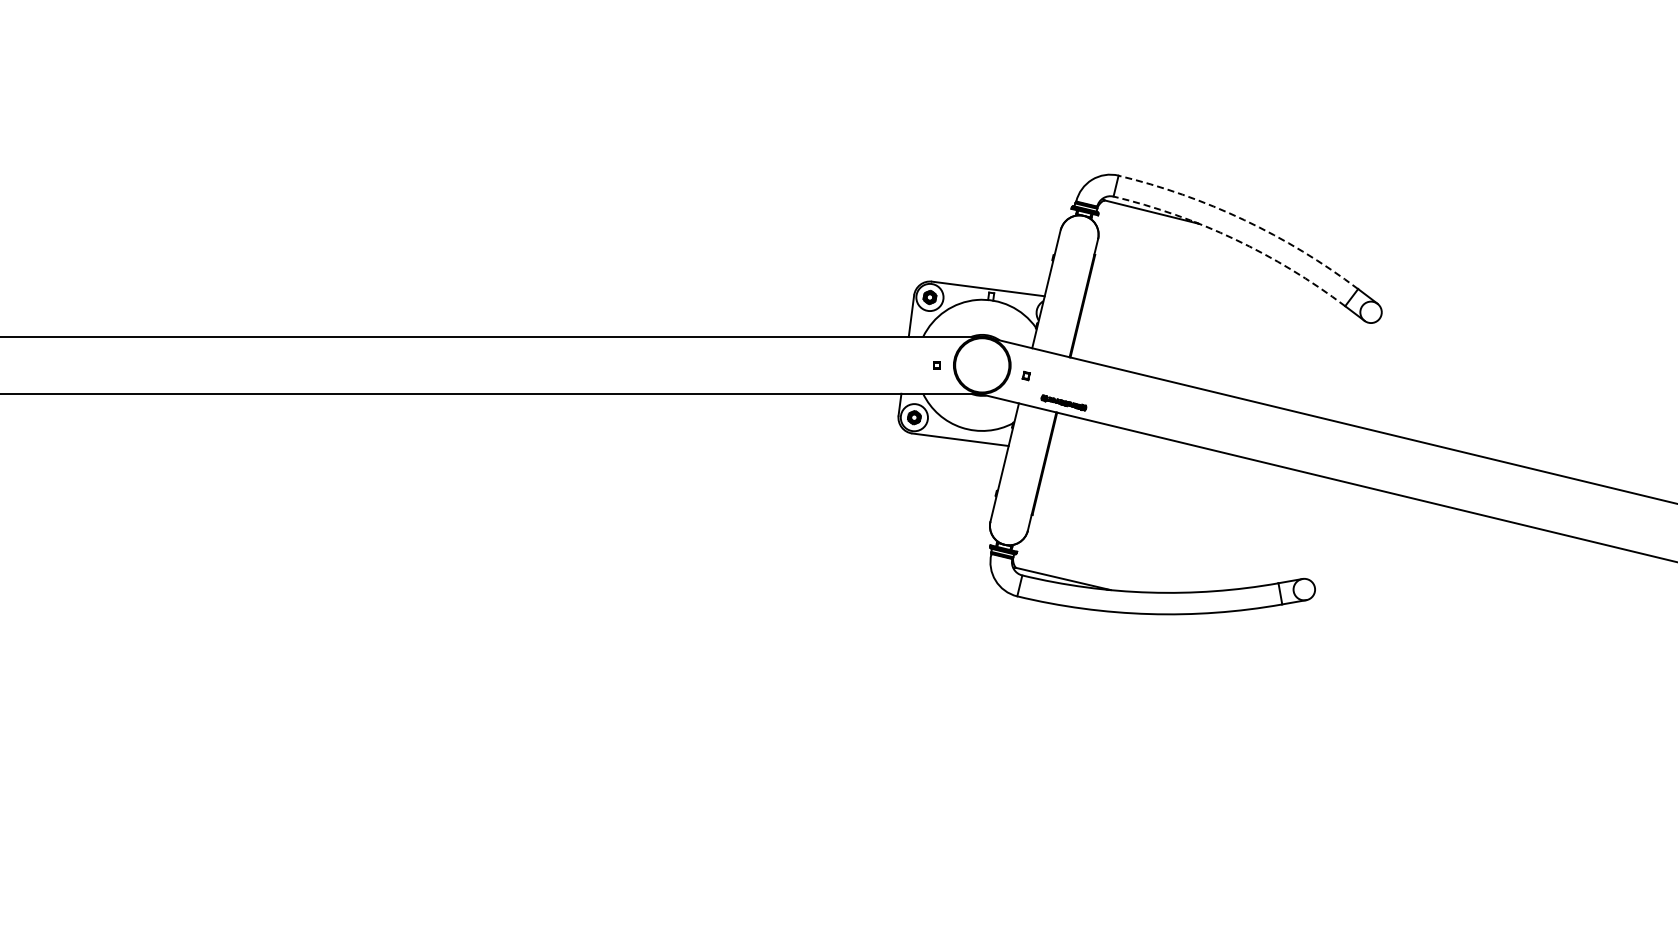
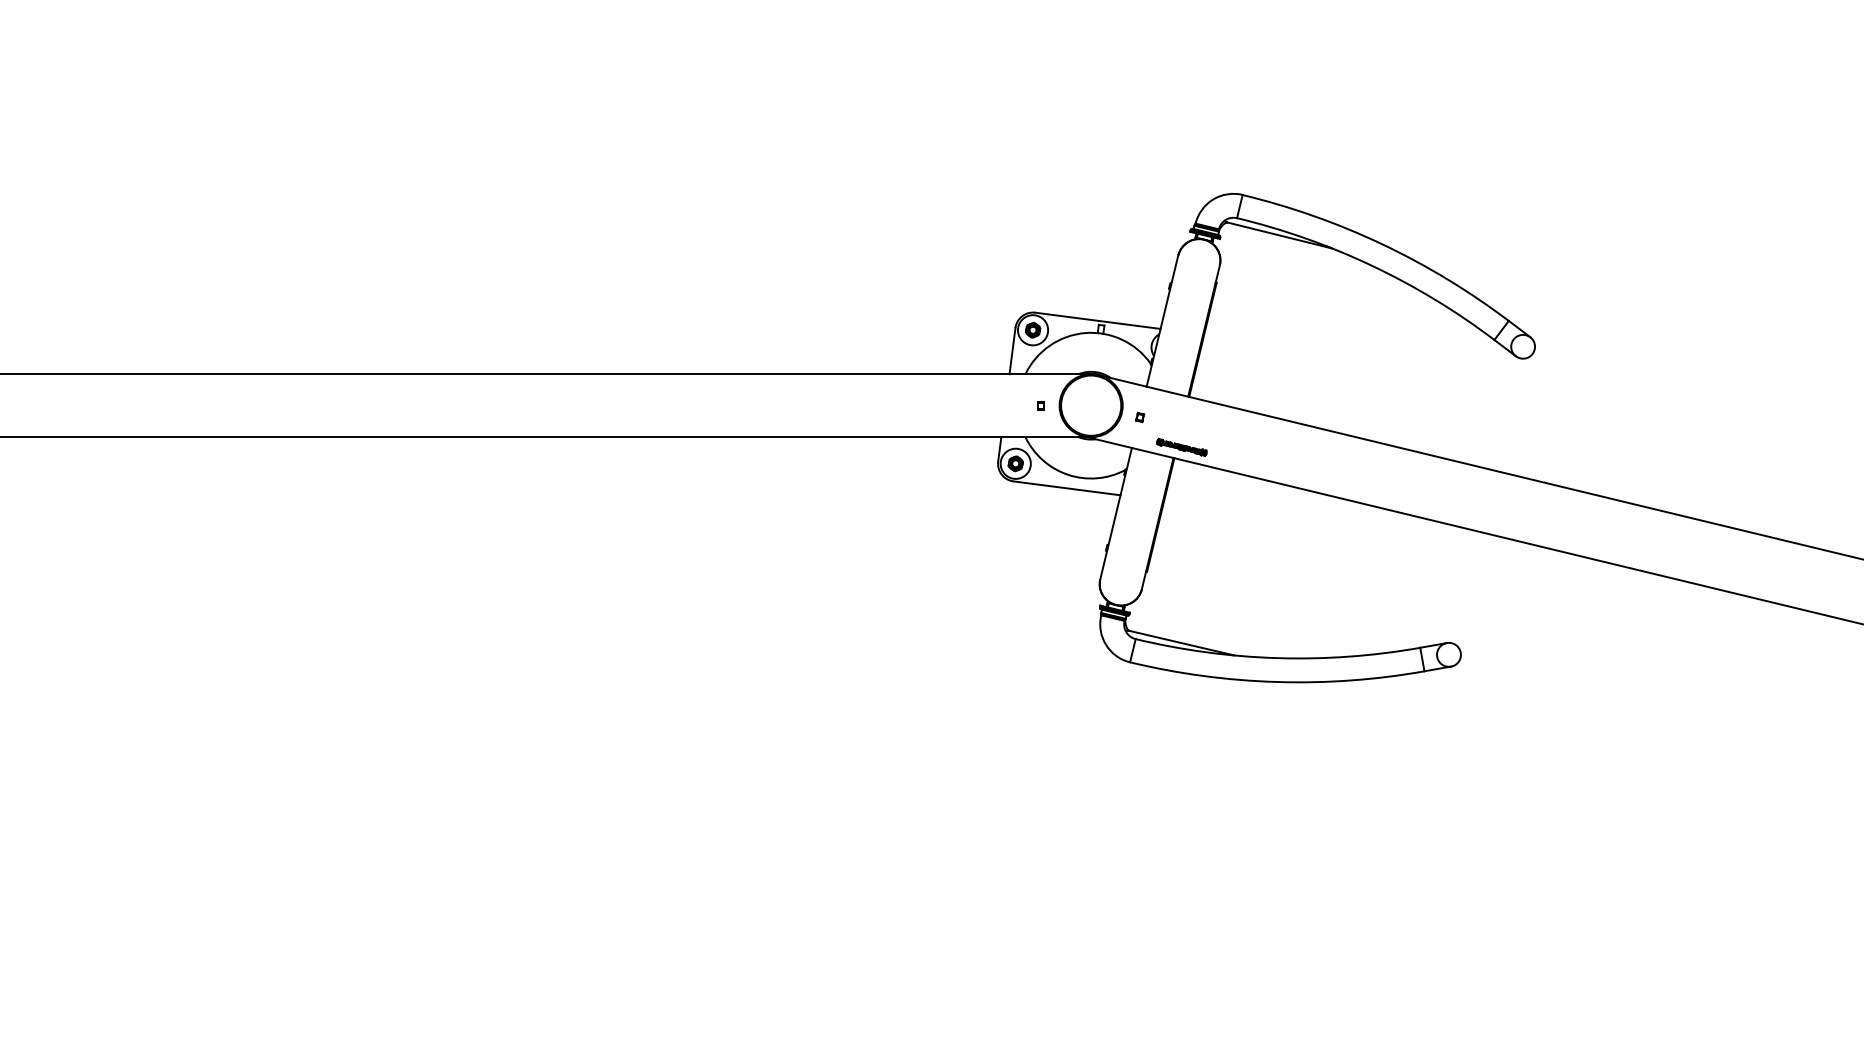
arc: (1244, 220) -> (1382, 244), dashed -> solid
arc: (1235, 239) -> (1372, 265), dashed -> solid

